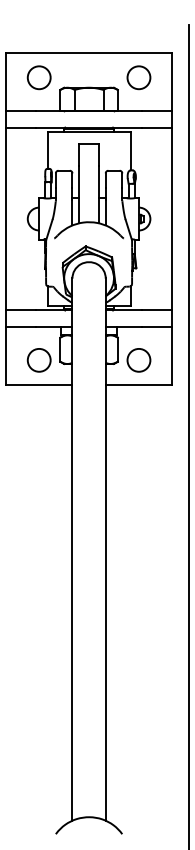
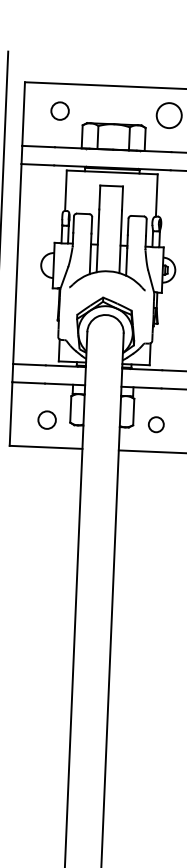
circle: (38, 77) -> (59, 110), size x0.7
circle: (38, 360) -> (46, 420), size x0.7
circle: (138, 360) -> (155, 424), size x0.6

